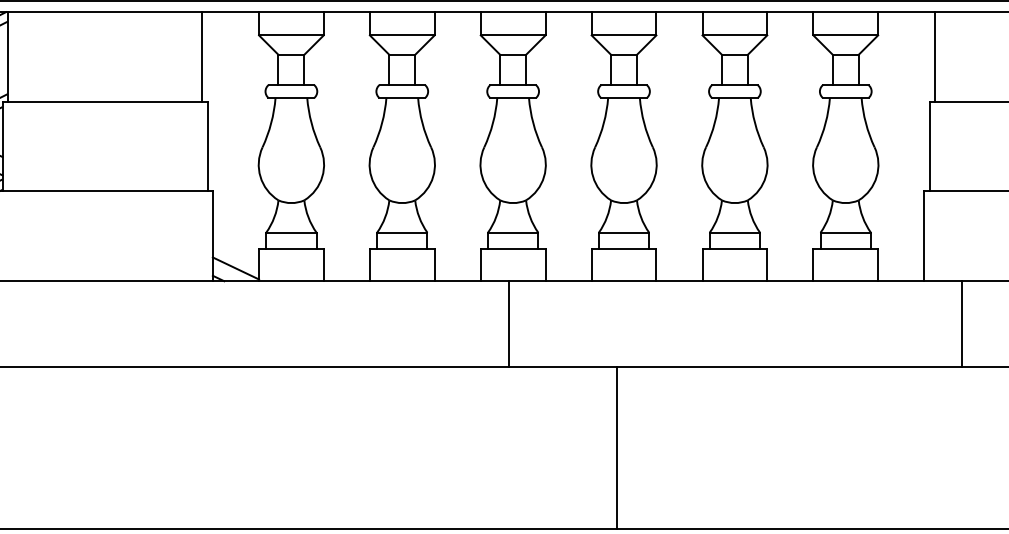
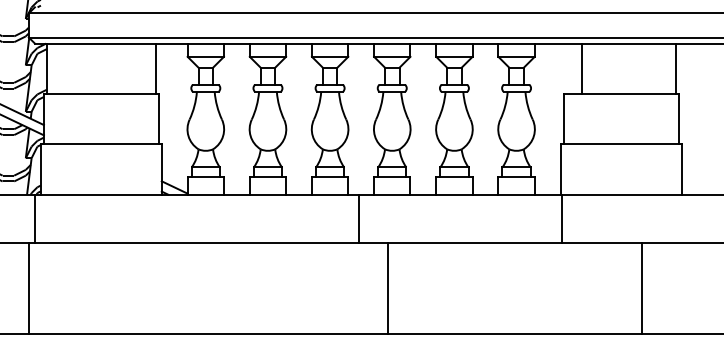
line: (934, 56) -> (581, 68), moved
line: (508, 323) -> (358, 218), moved
line: (961, 323) -> (561, 218), moved

